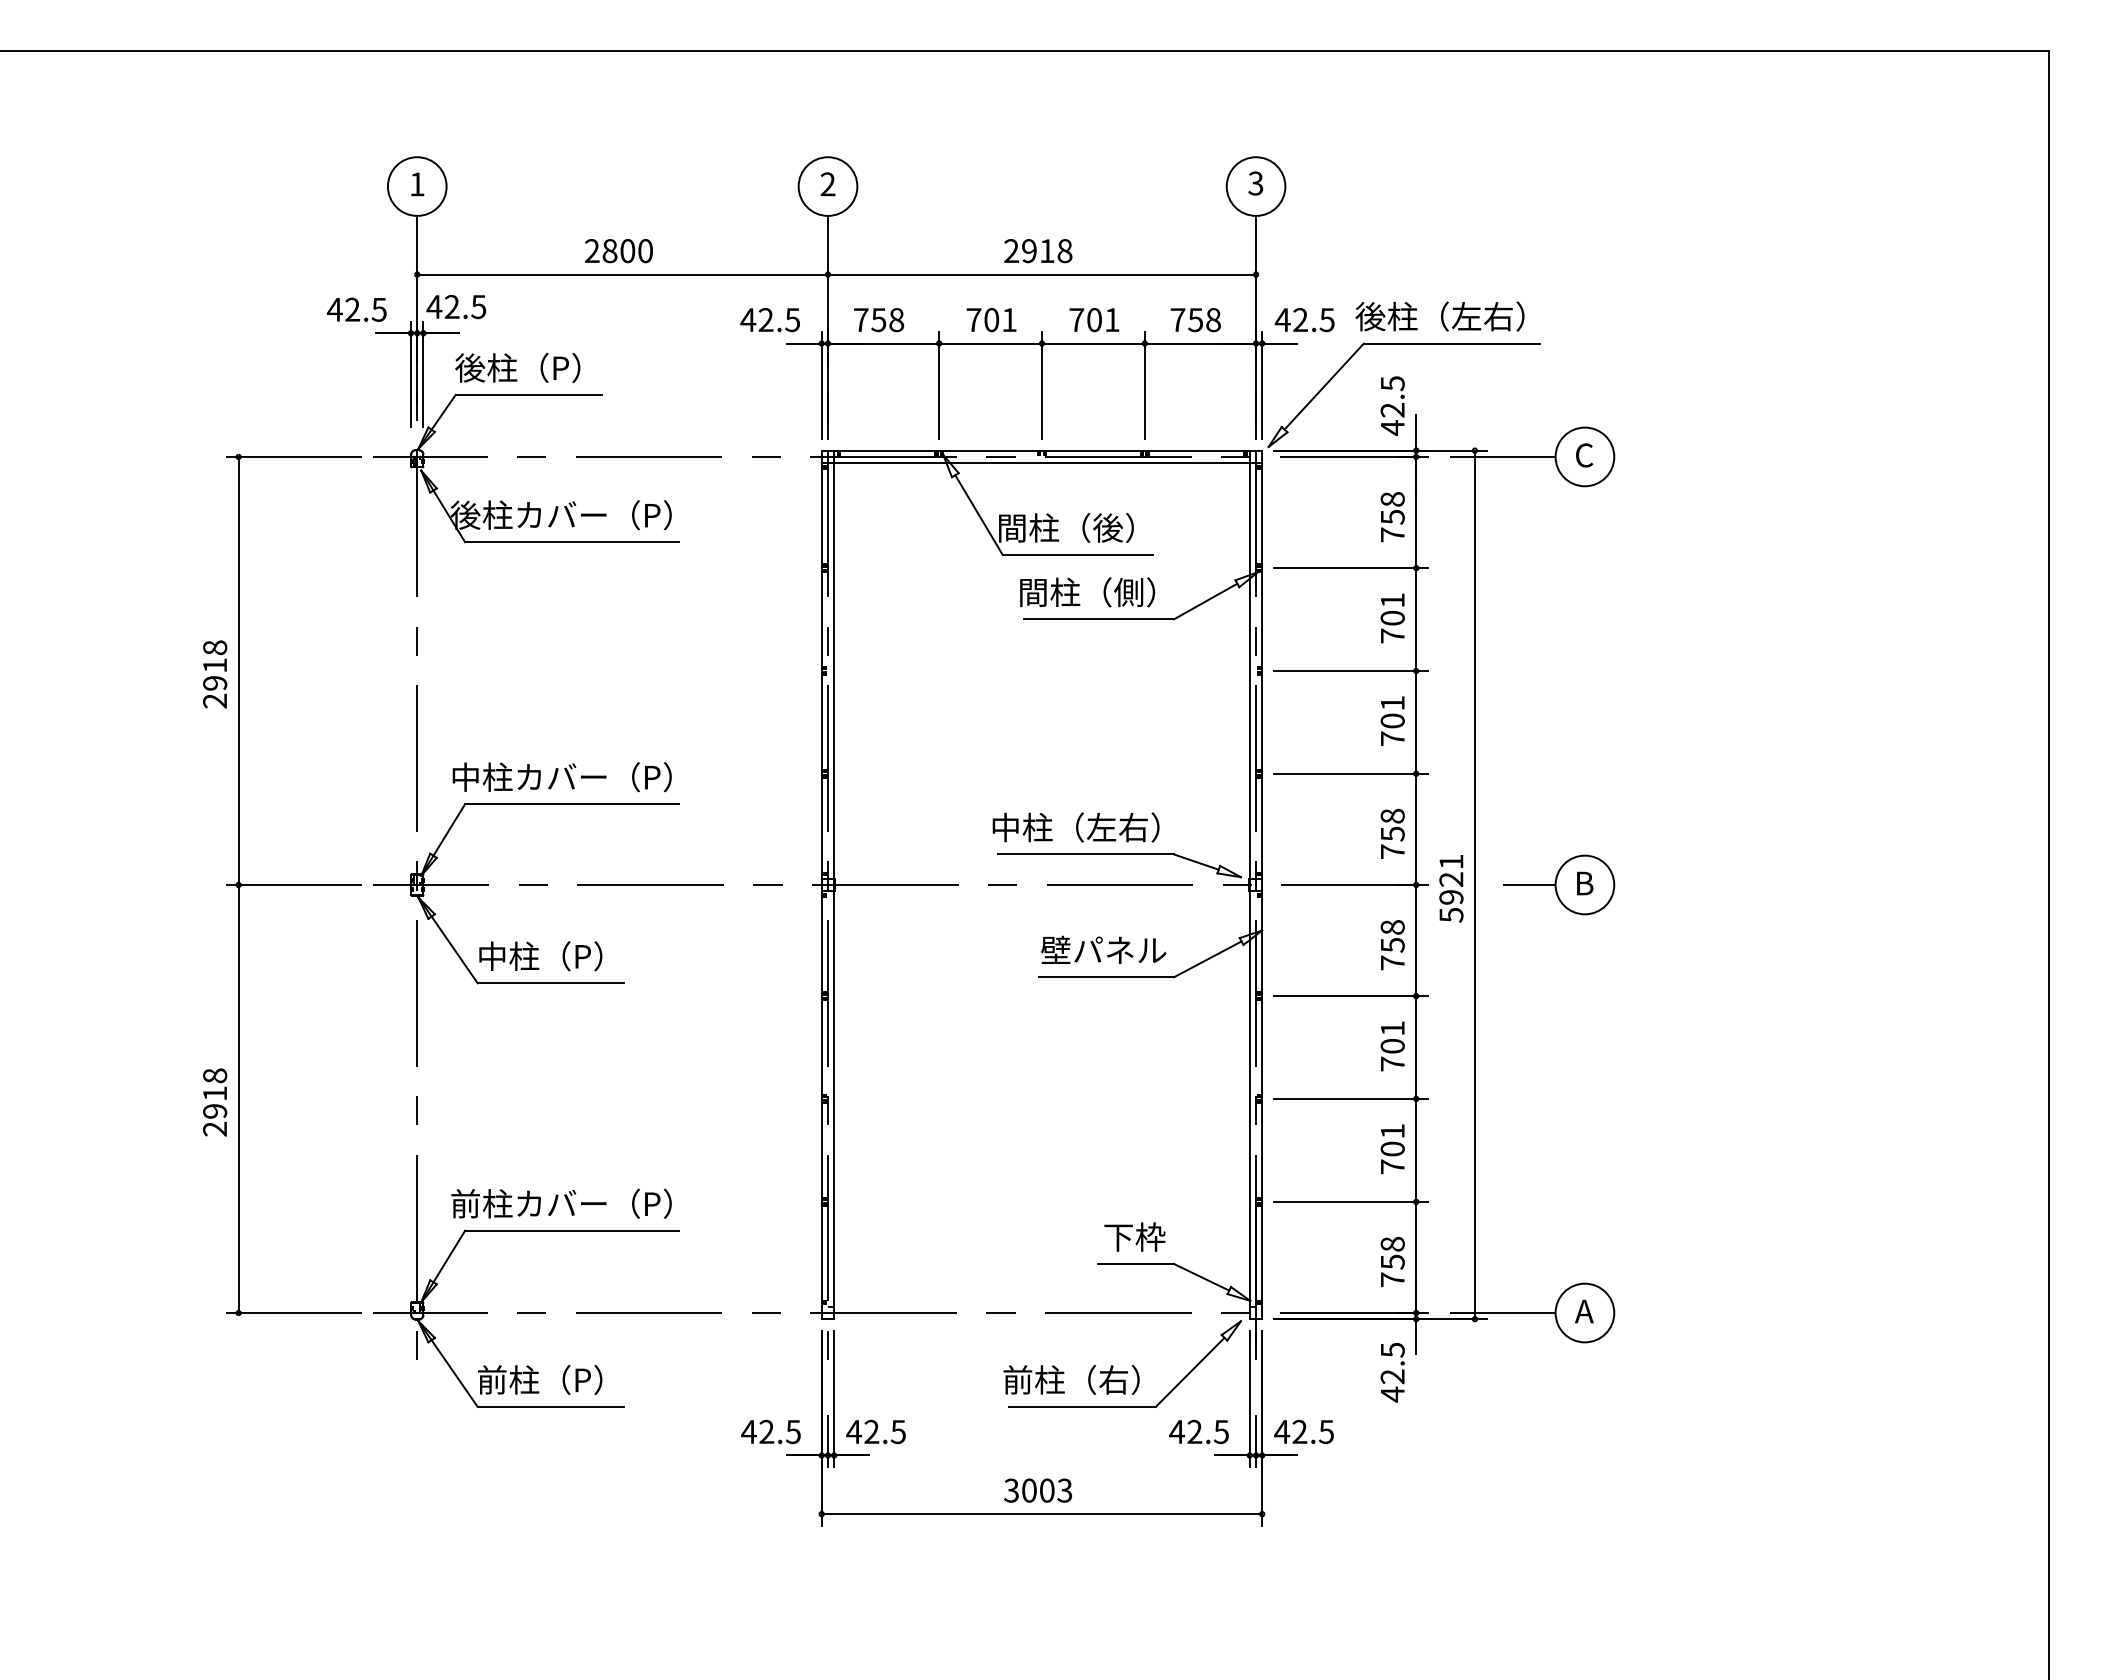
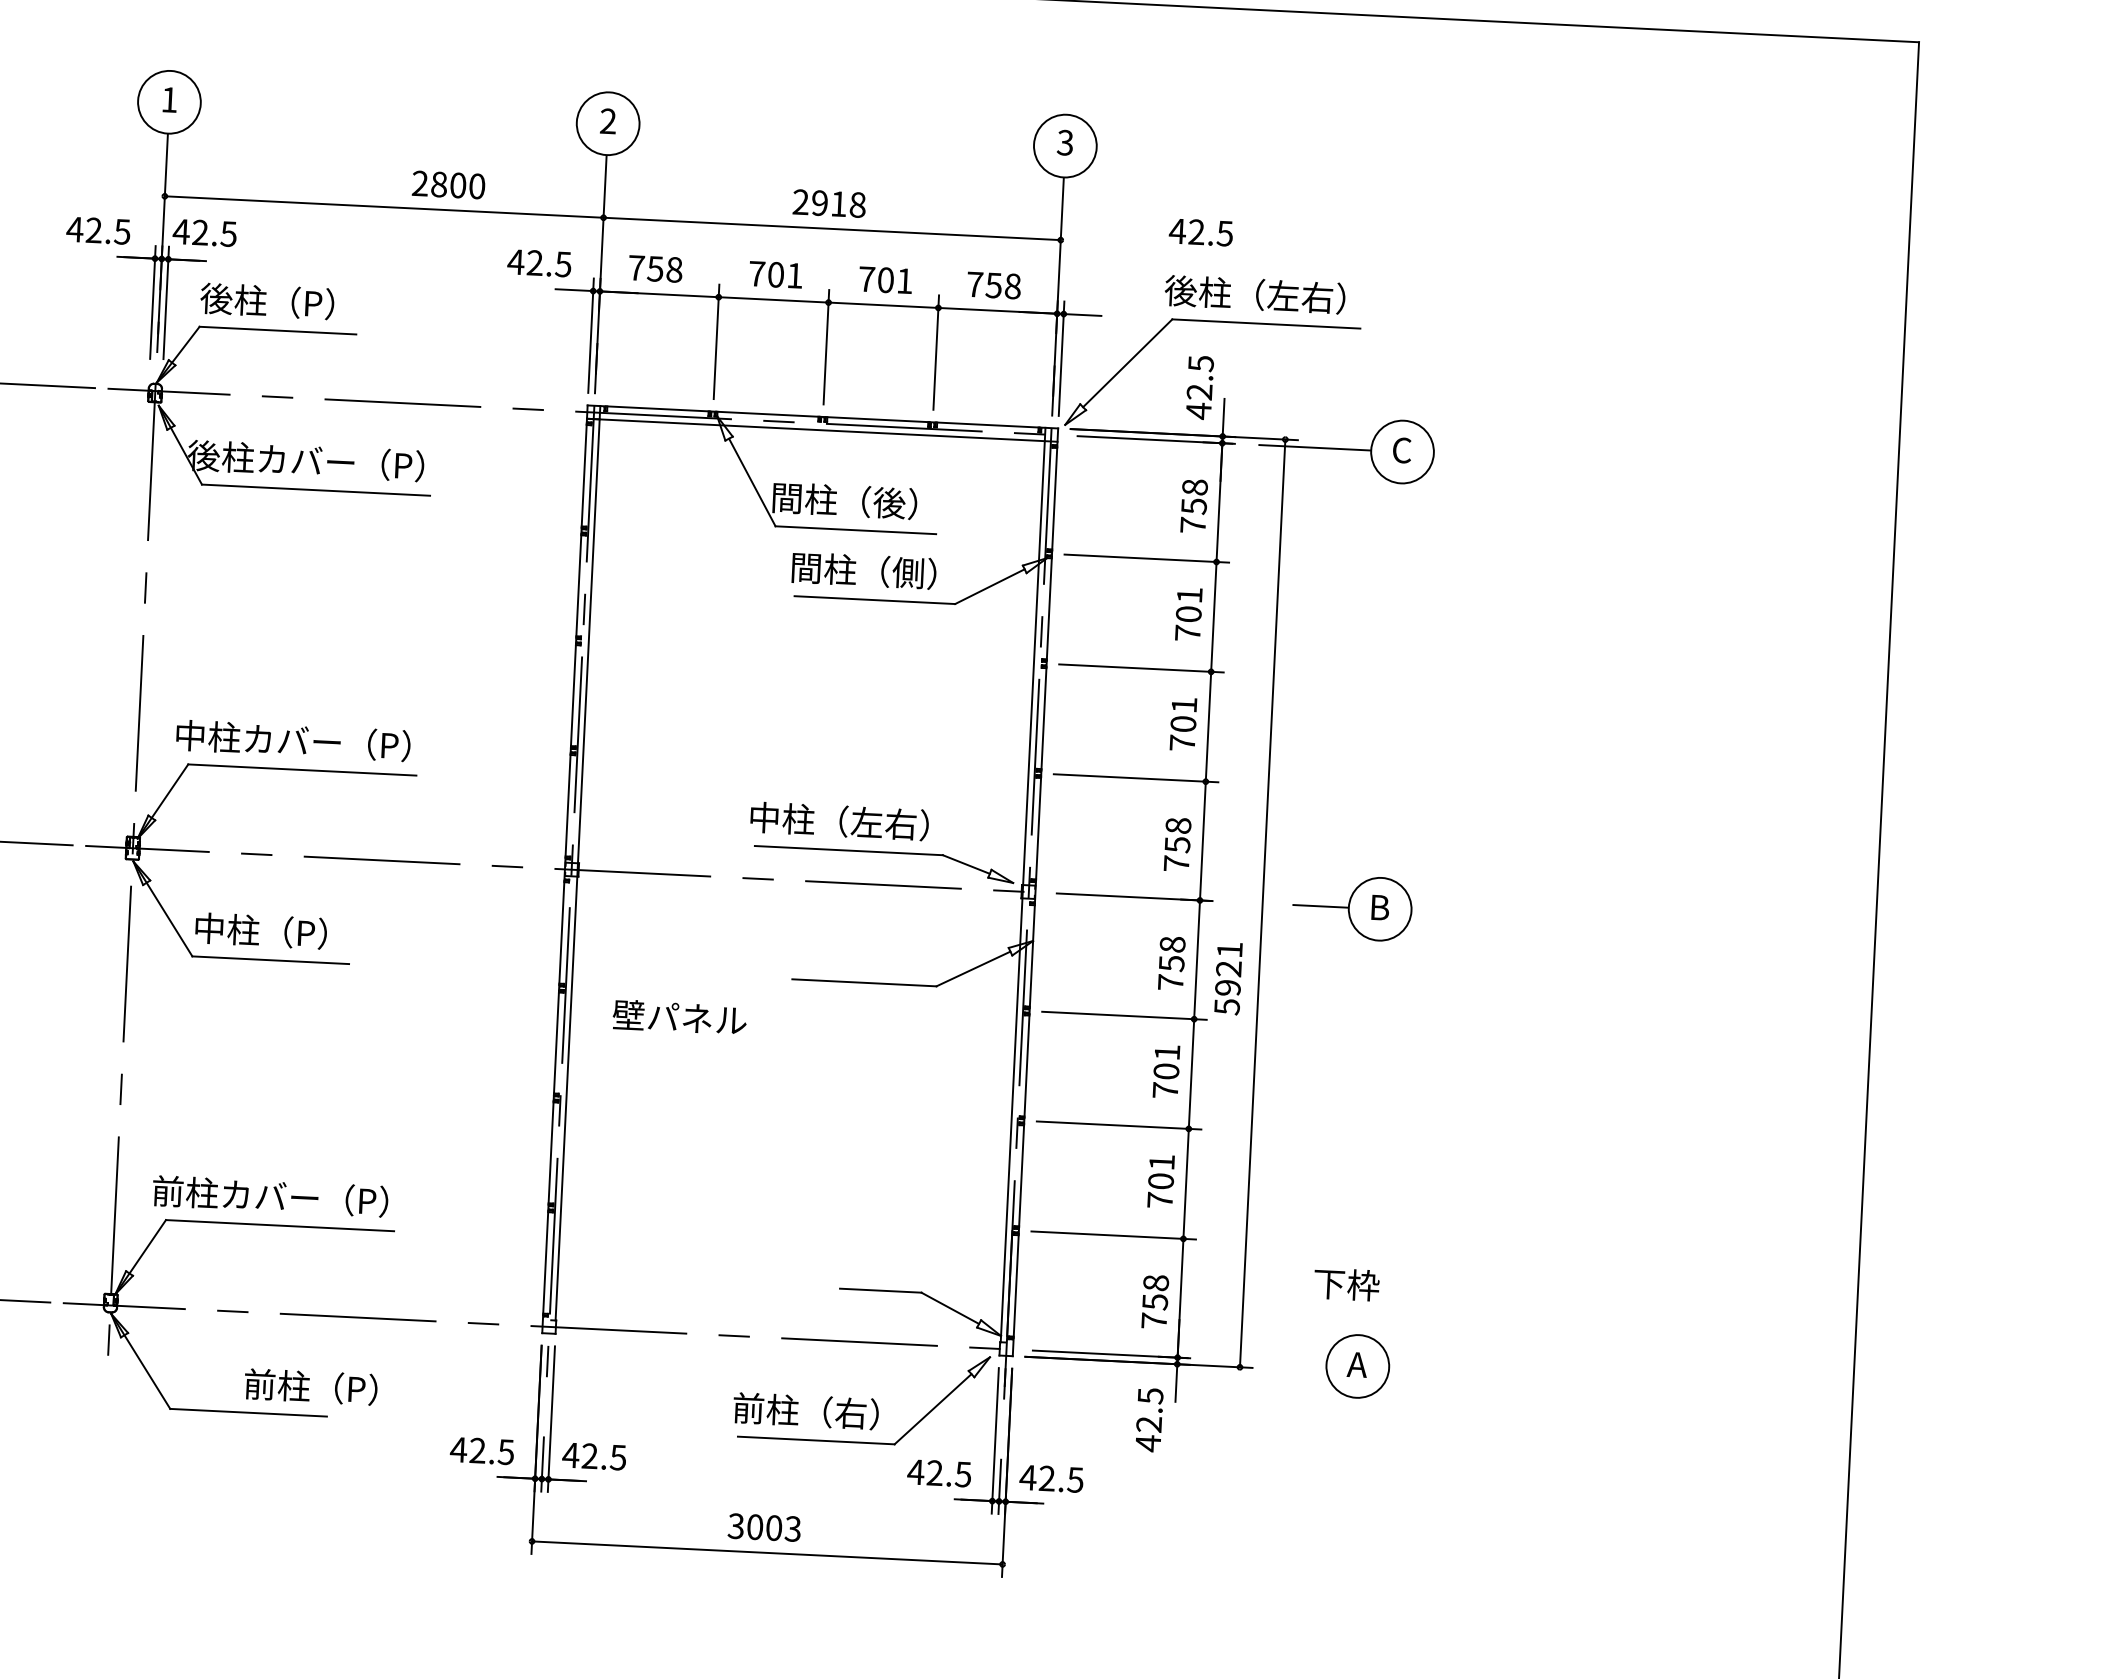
text: (618, 251) -> (448, 185), moved
text: (1304, 320) -> (1200, 232), moved
text: (1451, 888) -> (1228, 978), moved
text: (1103, 949) -> (679, 1016), moved
text: (1134, 1236) -> (1346, 1283), moved
line: (1502, 1313) -> (1269, 1362), removed
text: (540, 1379) -> (311, 1386), moved

